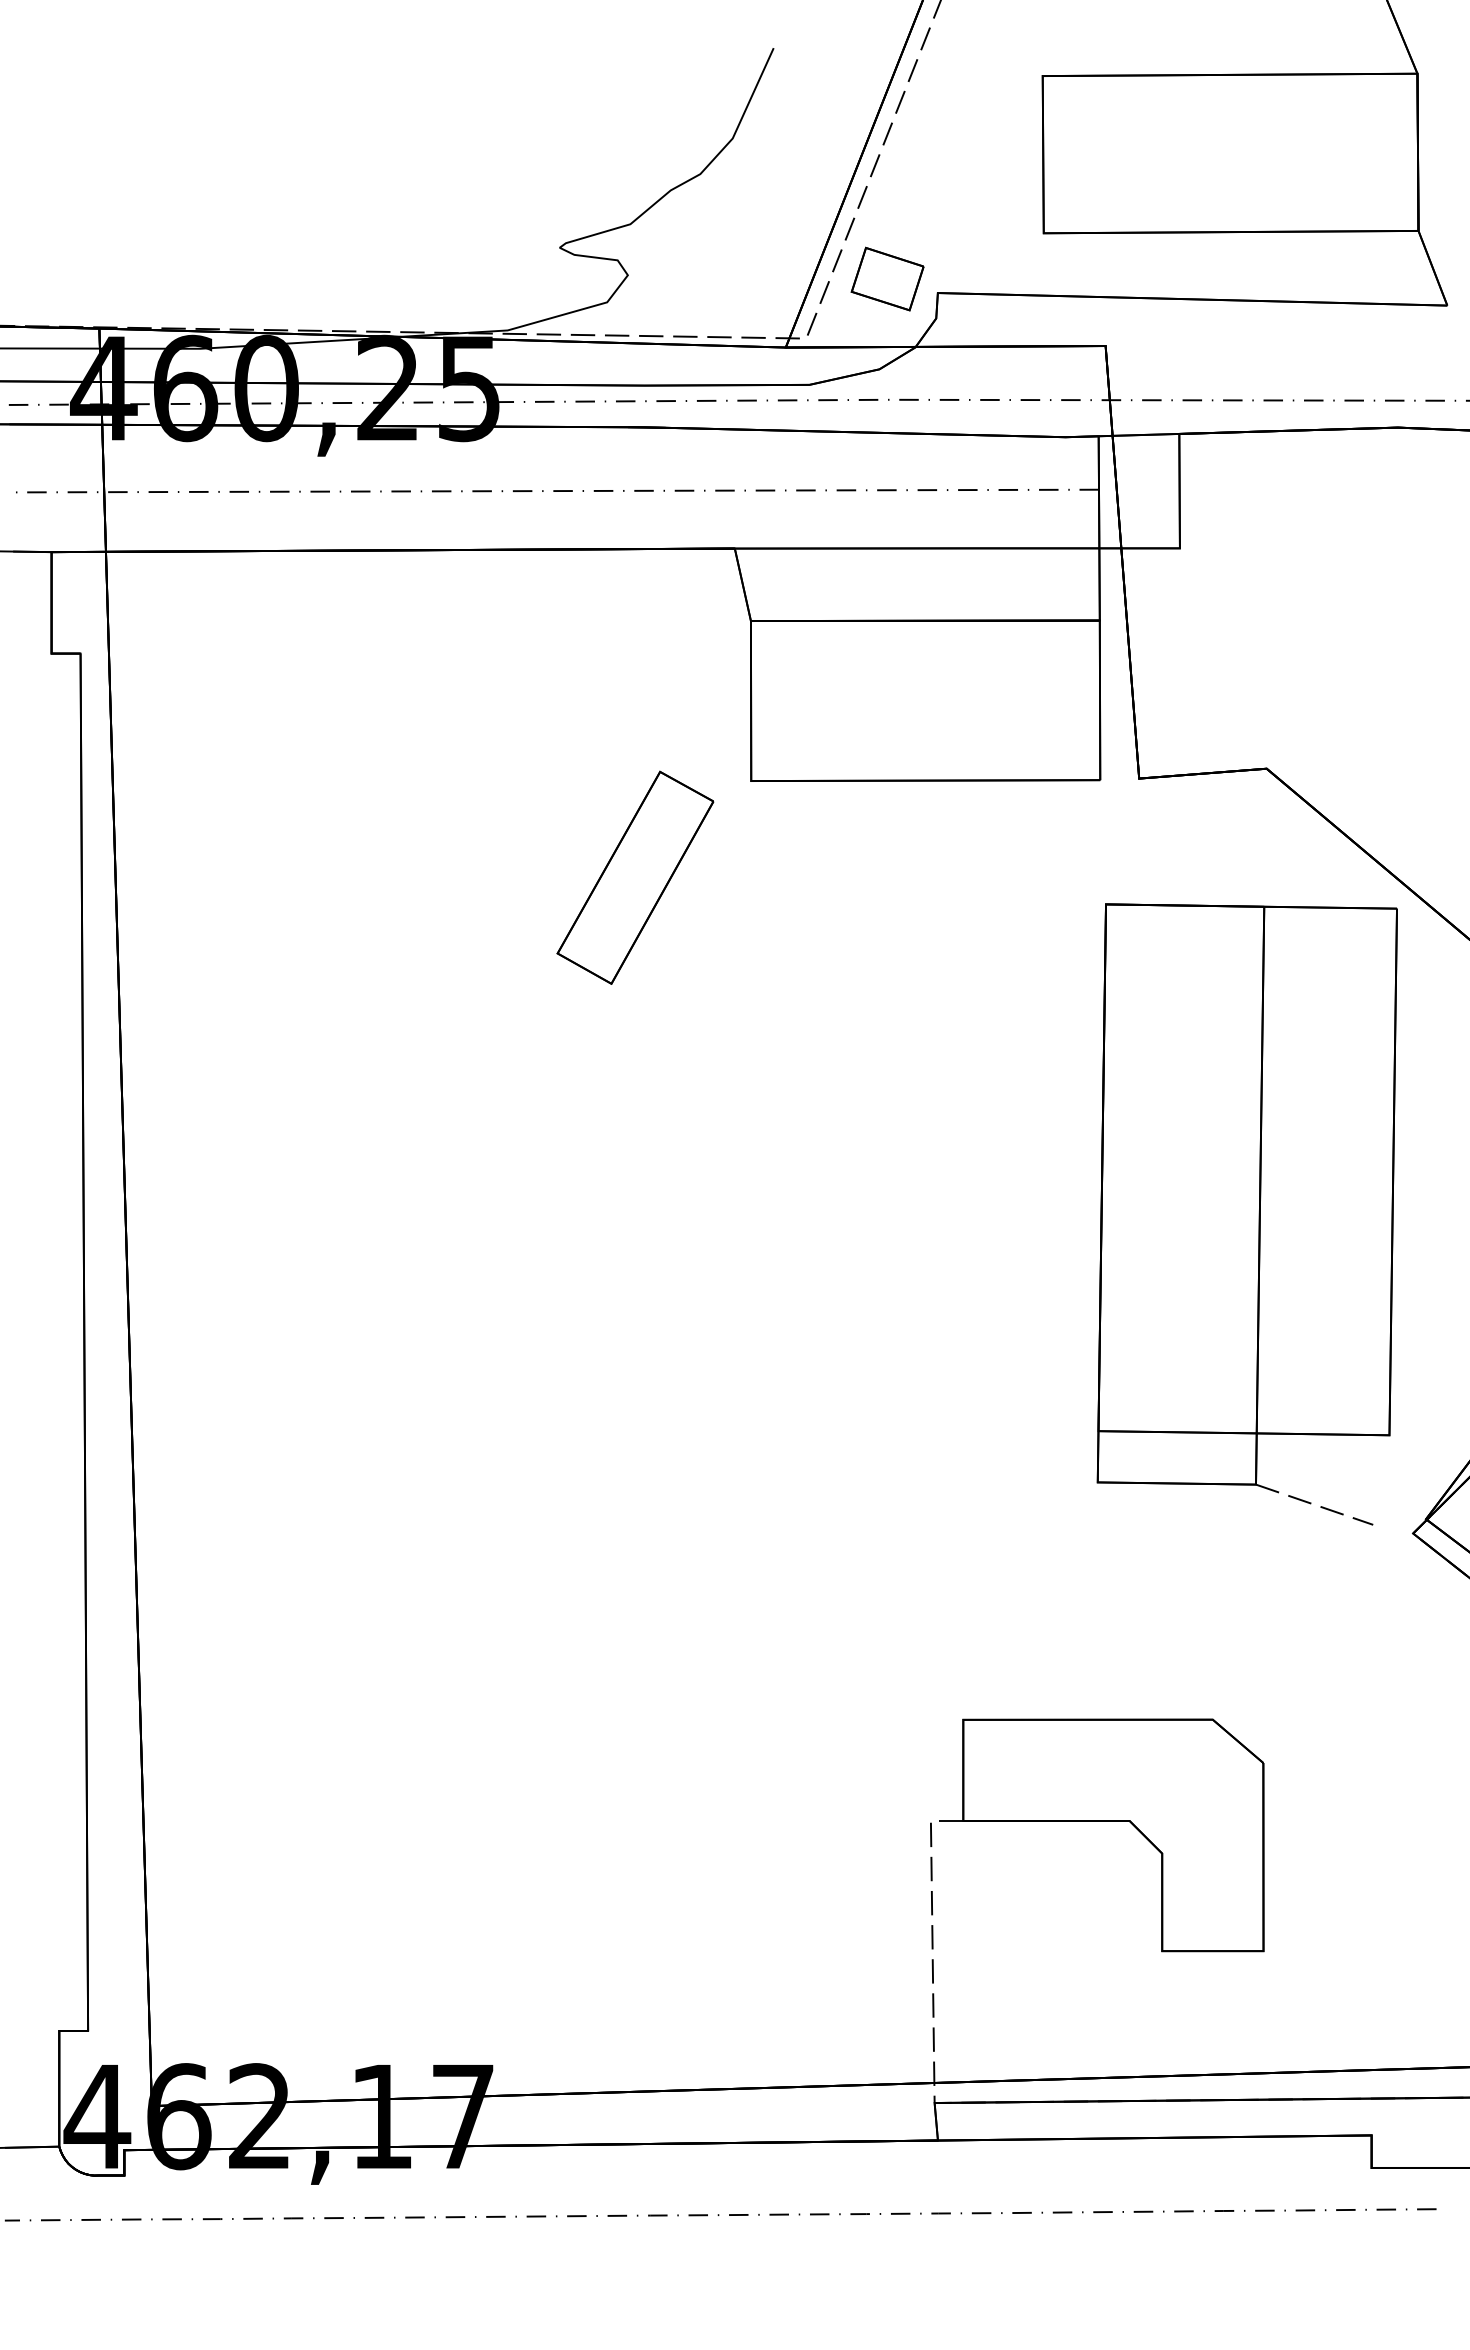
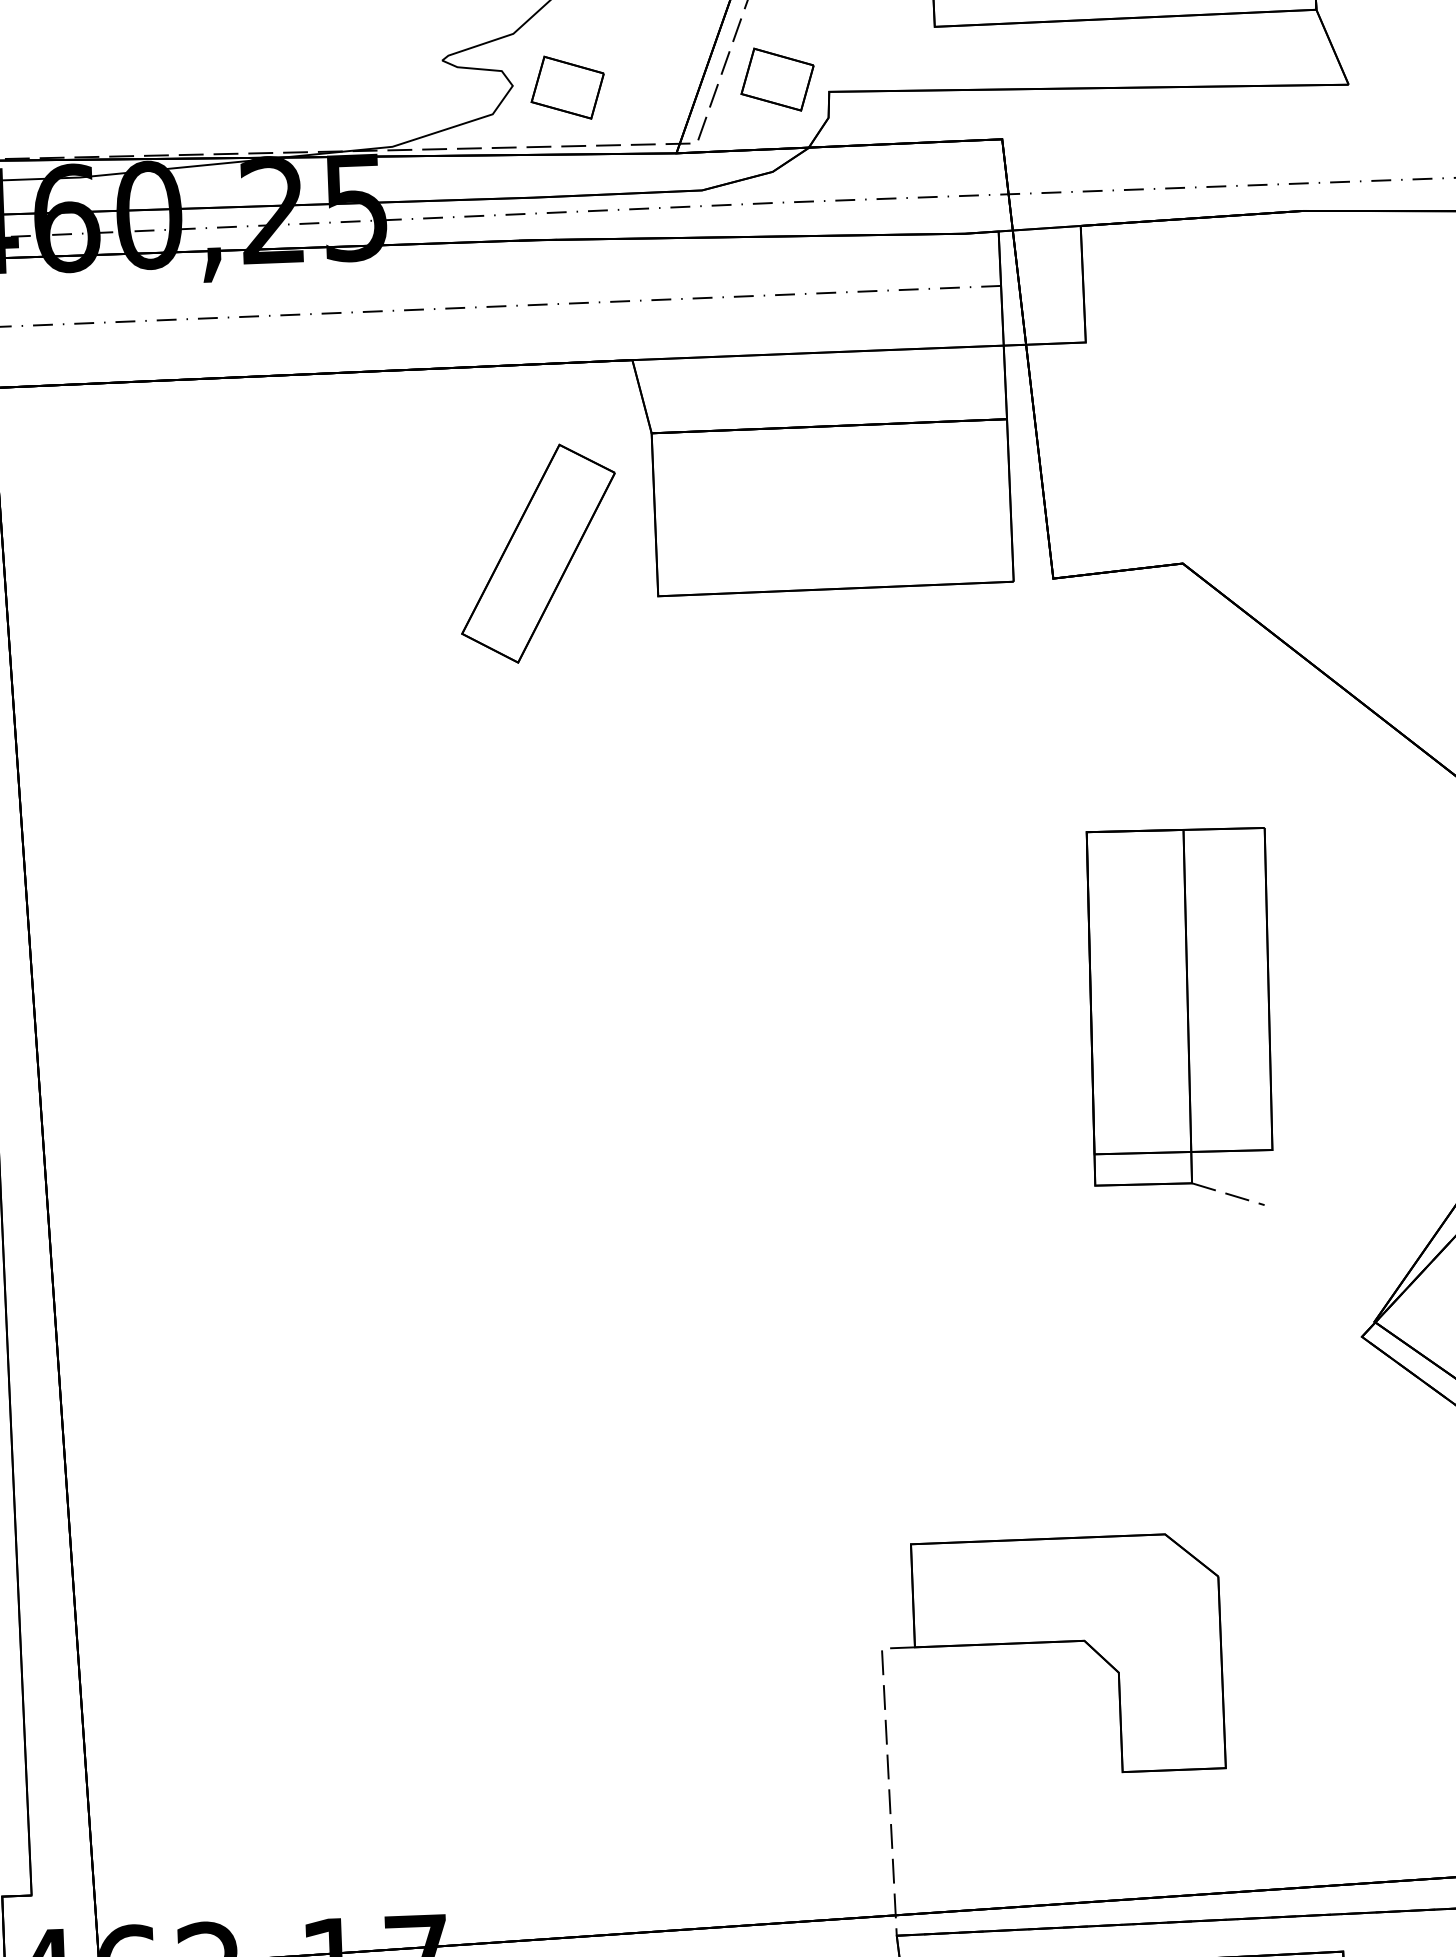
part: (681, 278) -> (567, 87), added
part: (635, 877) -> (538, 553), moved
part: (1246, 1214) -> (1179, 1018), size x0.6

